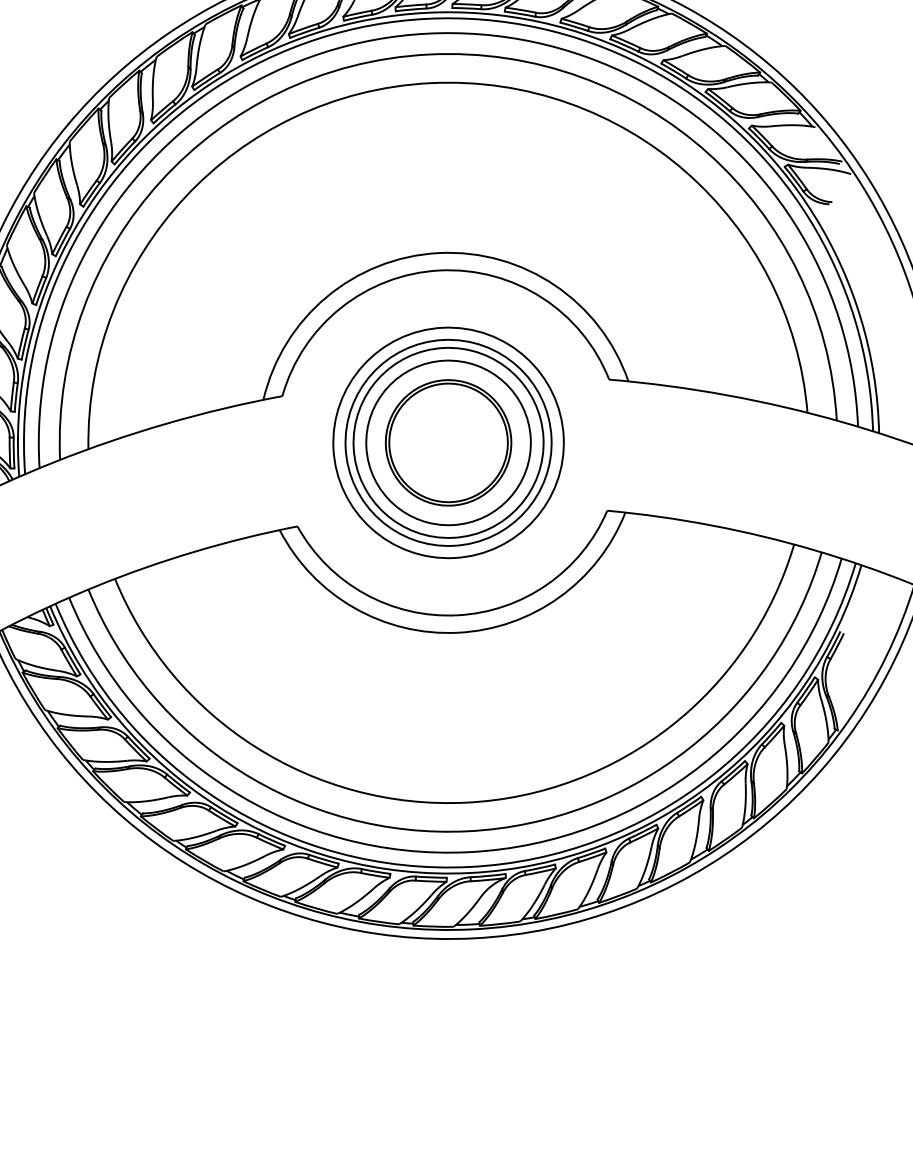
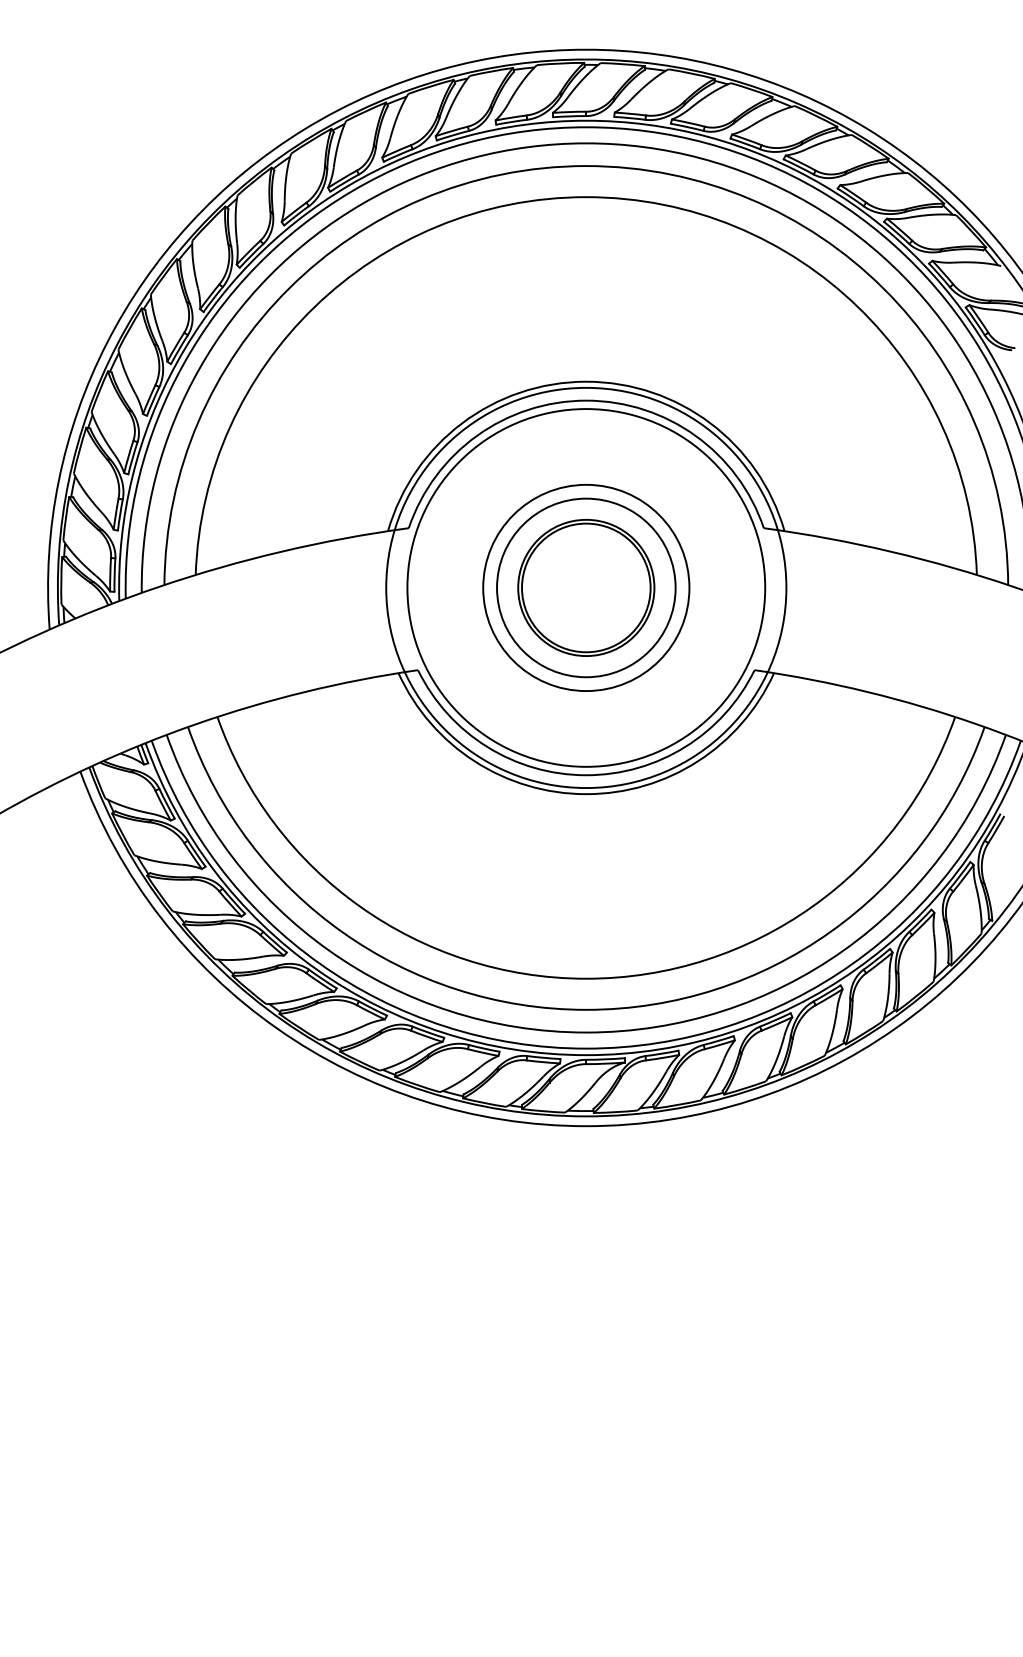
circle: (448, 442) -> (586, 587), size x1.6
circle: (448, 442) -> (586, 587), size x1.6

